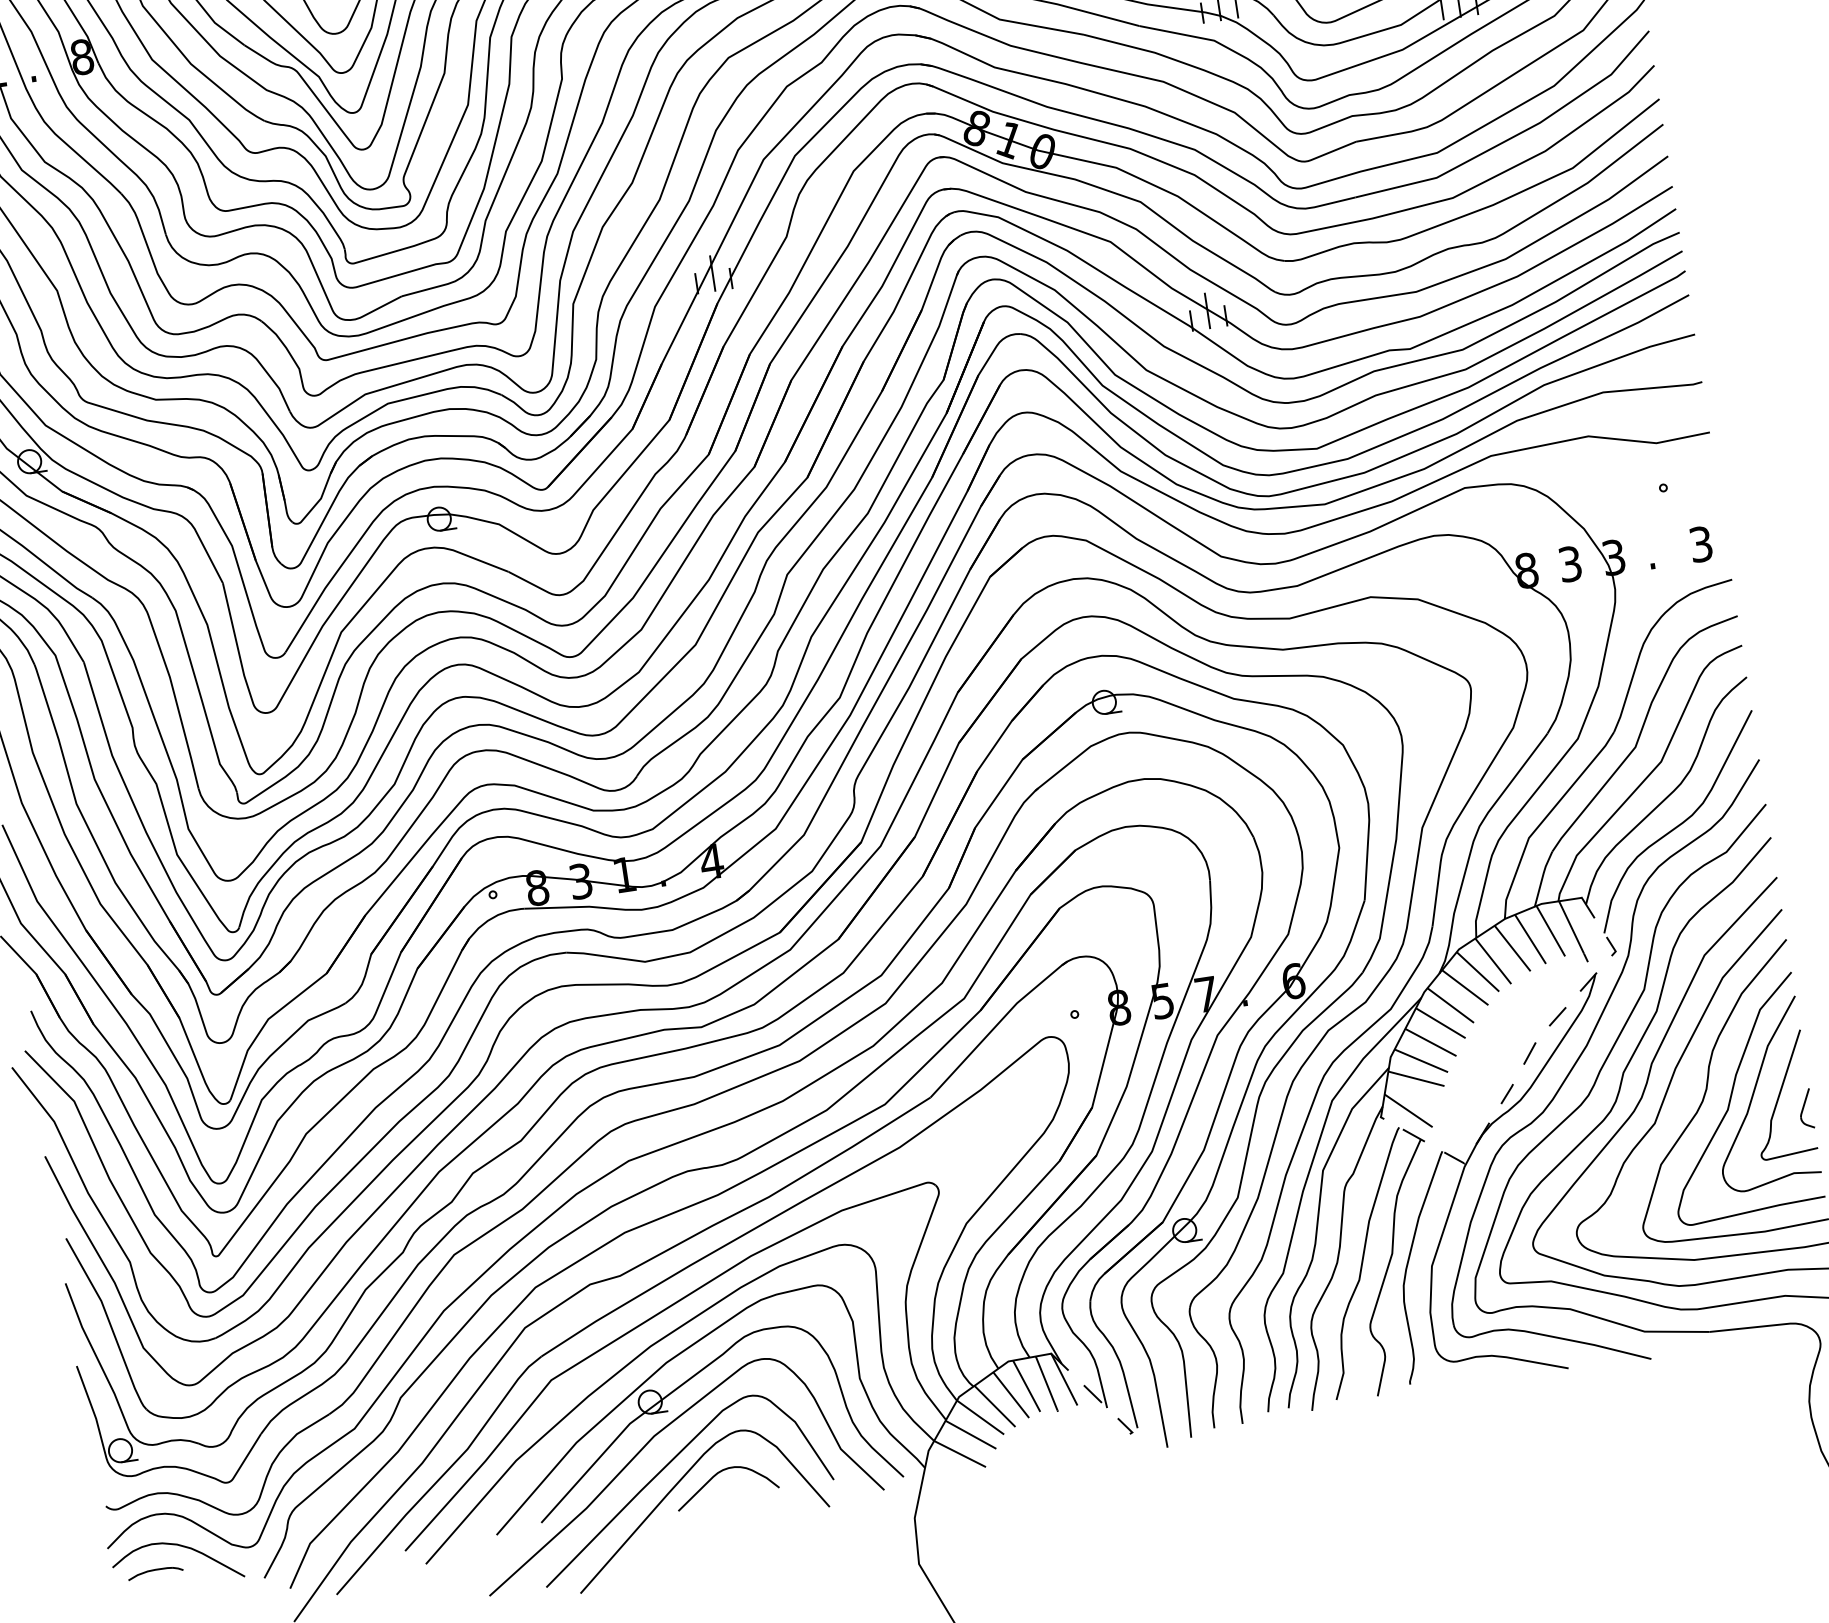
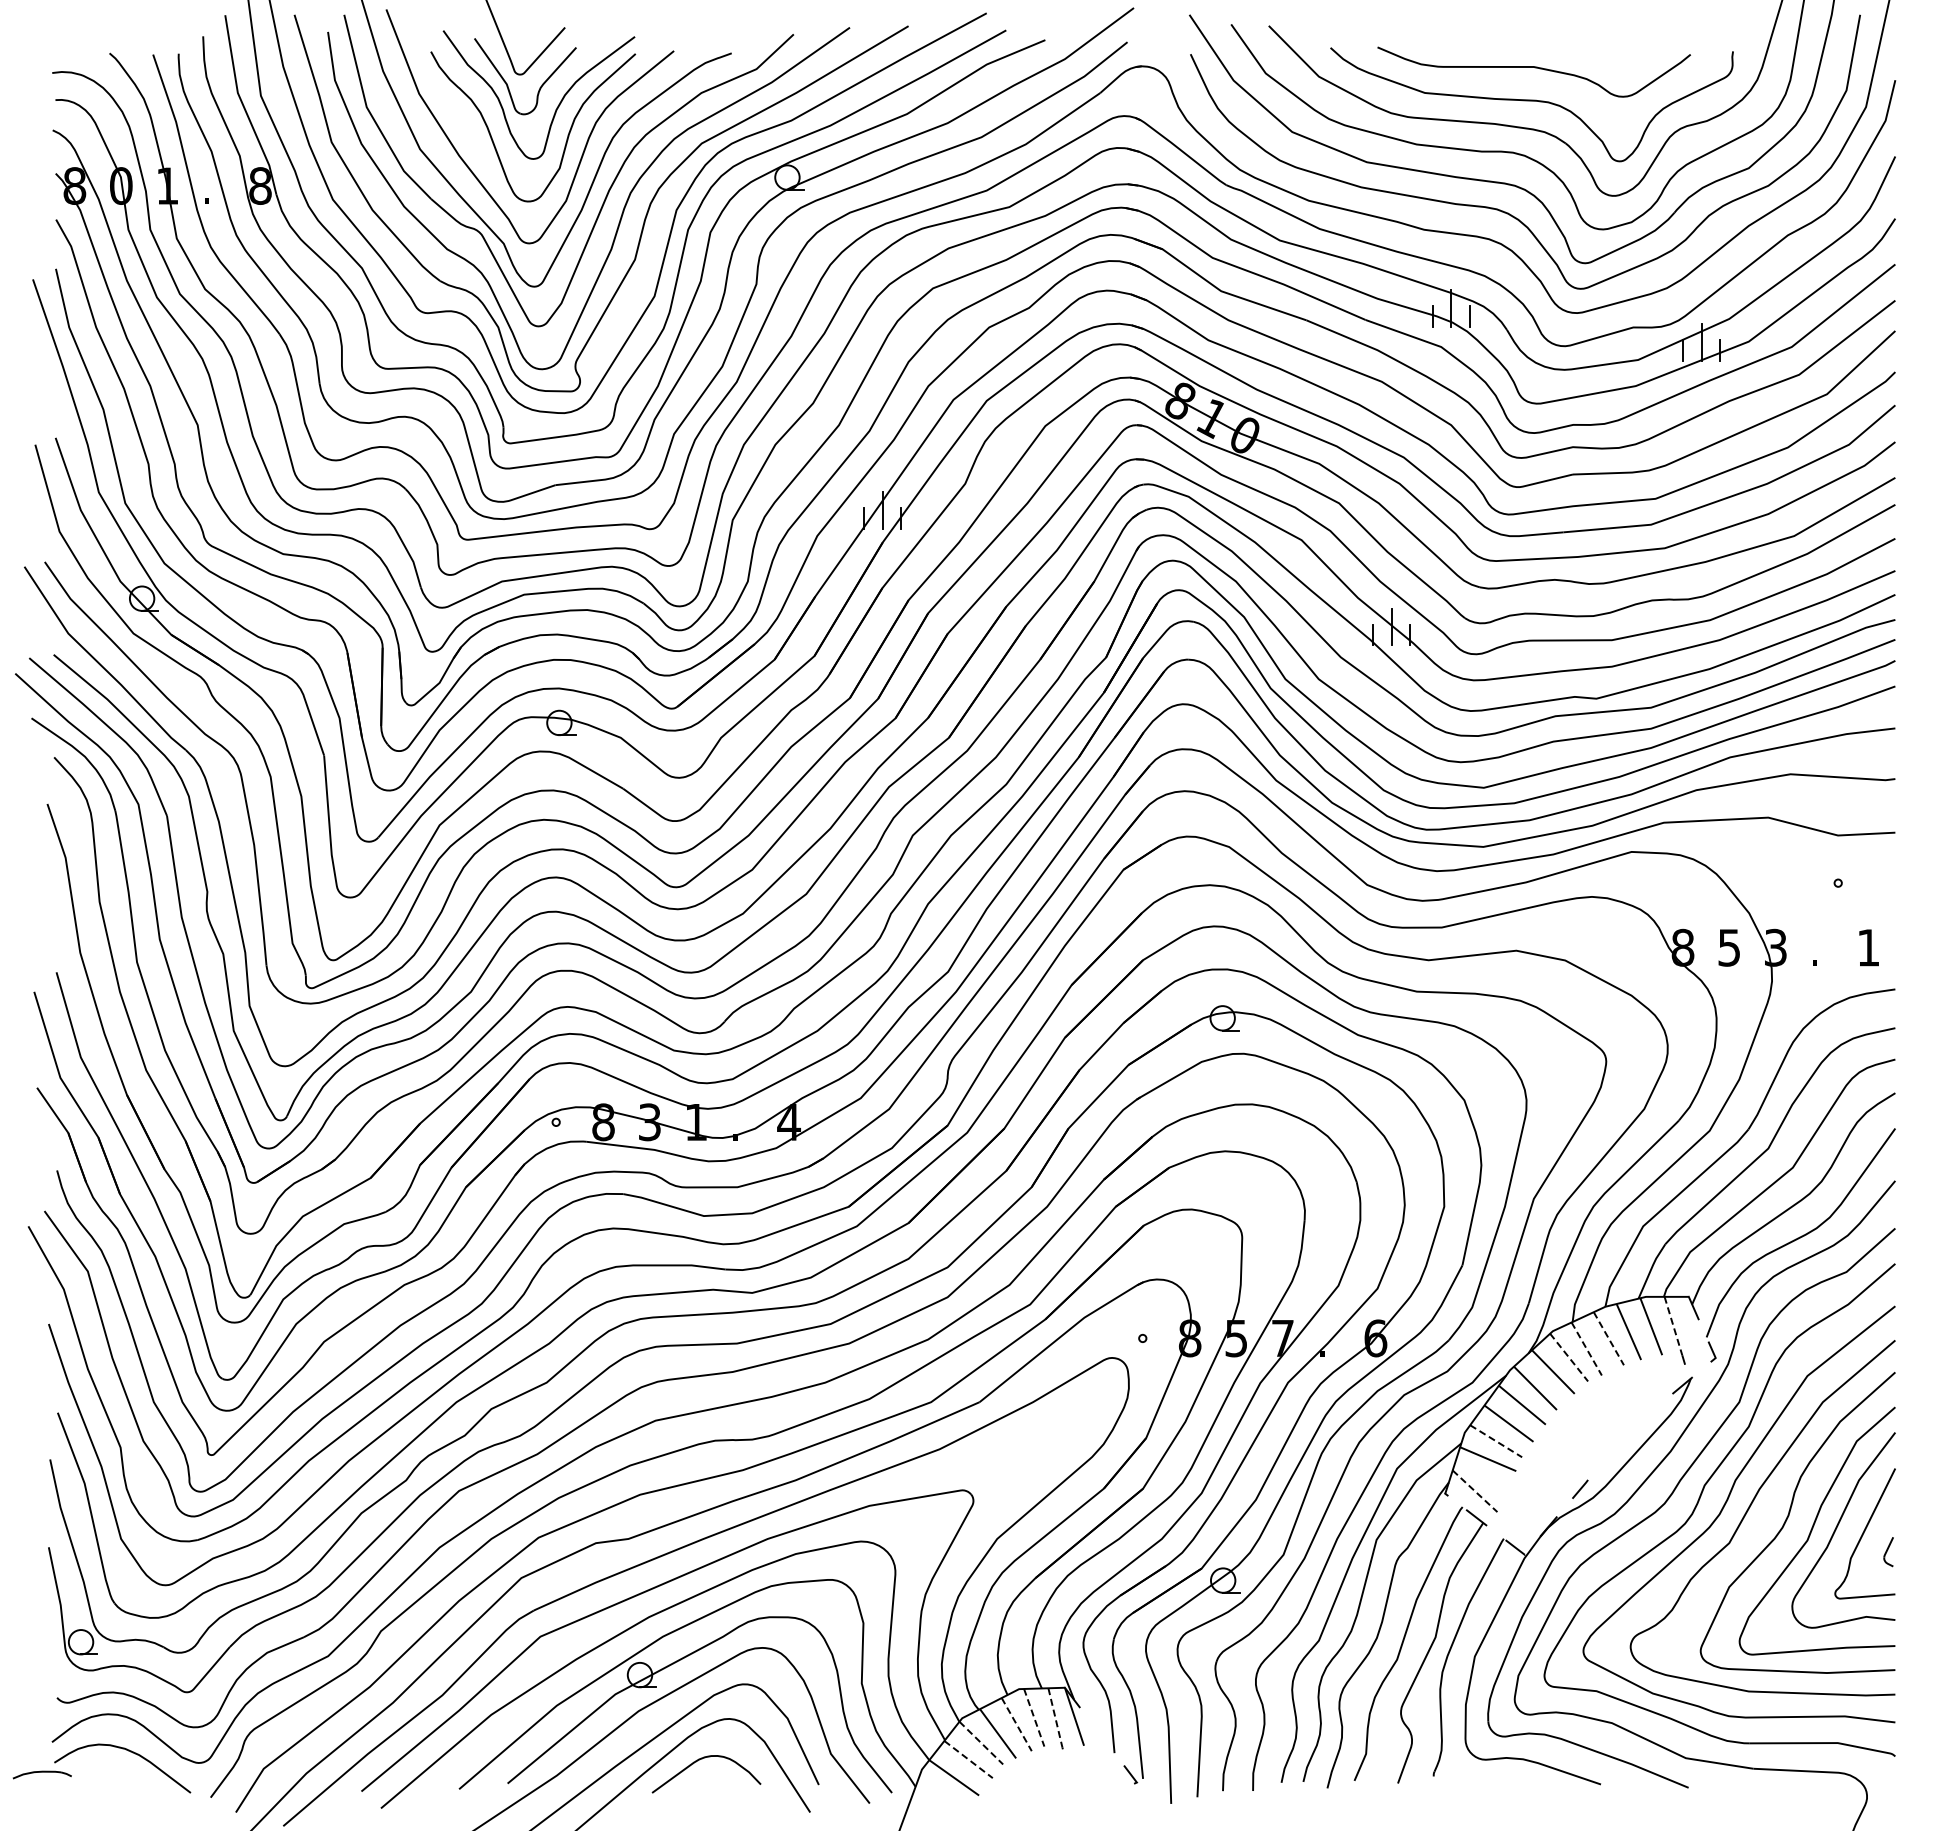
text: (1700, 544) -> (1868, 947), 3 -> 1
text: (1570, 562) -> (1729, 946), 3 -> 5
line: (1571, 927) -> (1673, 1326), solid -> dashed
line: (1512, 948) -> (1608, 1338), solid -> dashed
line: (1493, 960) -> (1586, 1348), solid -> dashed
line: (1478, 971) -> (1569, 1357), solid -> dashed
line: (1557, 1016) -> (1644, 1416), removed
line: (1529, 1053) -> (1609, 1450), removed
line: (1421, 1061) -> (1496, 1441), solid -> dashed
part: (1805, 1108) -> (1888, 1551), size x0.7
line: (1409, 1110) -> (1475, 1491), solid -> dashed
line: (1046, 1382) -> (1055, 1717), solid -> dashed
line: (1026, 1385) -> (1034, 1717), solid -> dashed
line: (1092, 1394) -> (1101, 1736), removed
line: (1010, 1395) -> (1016, 1724), solid -> dashed
line: (980, 1417) -> (981, 1743), solid -> dashed
line: (971, 1434) -> (969, 1759), solid -> dashed
part: (154, 1572) -> (41, 1774), moved

